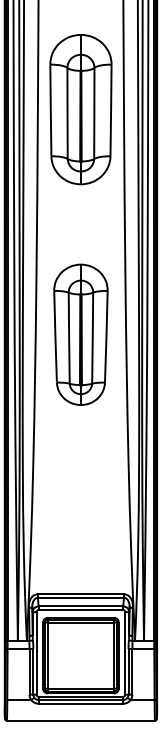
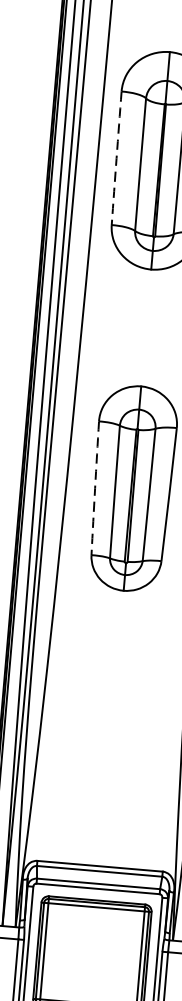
arc: (50, 110) -> (116, 158), solid -> dashed
arc: (55, 336) -> (95, 487), solid -> dashed

